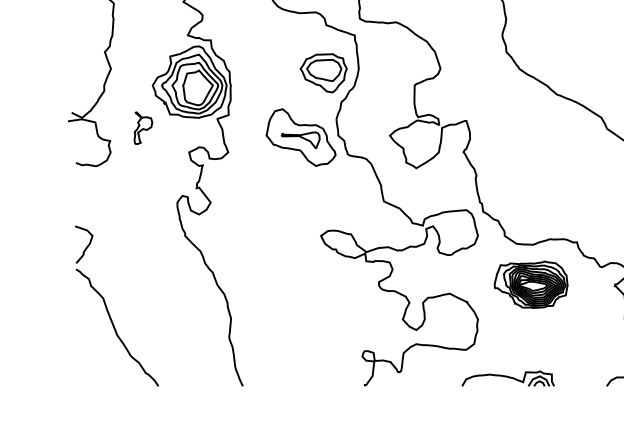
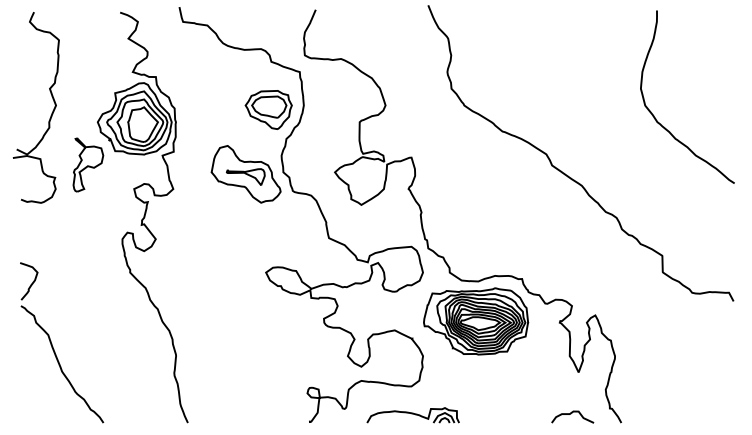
part: (143, 127) -> (88, 164), size x1.67
part: (531, 284) -> (476, 321), size x1.43
part: (507, 378) -> (412, 415), moved

